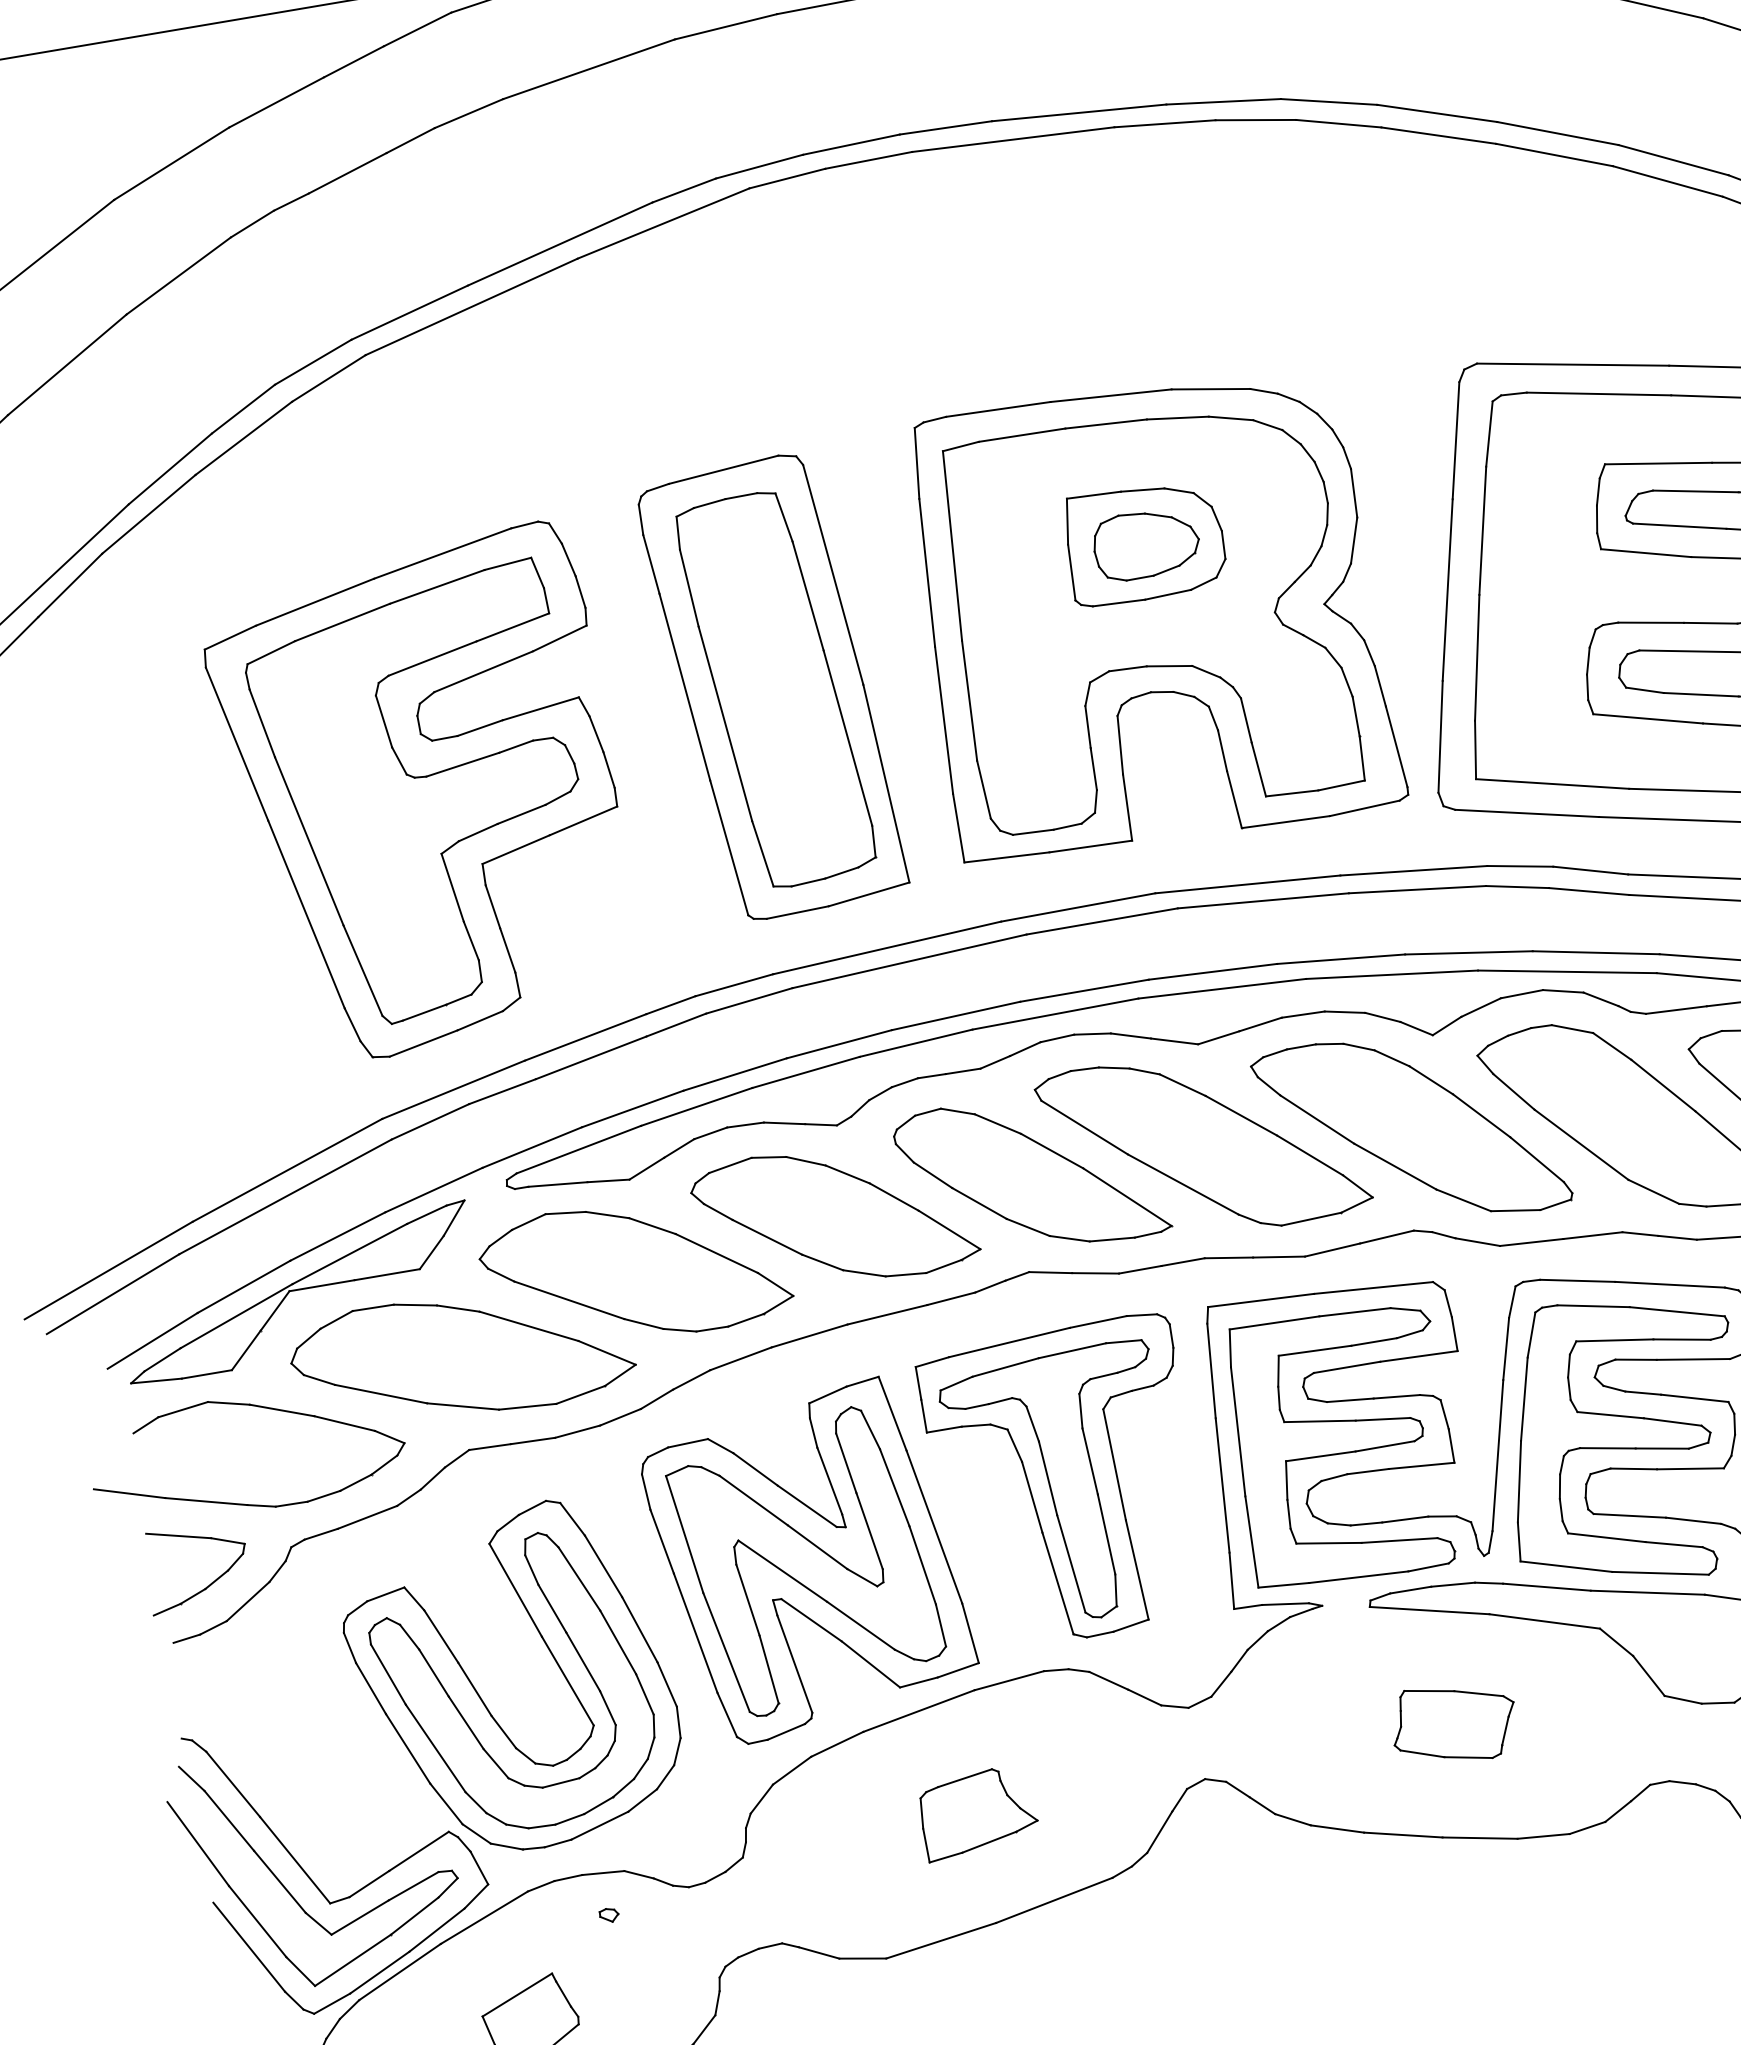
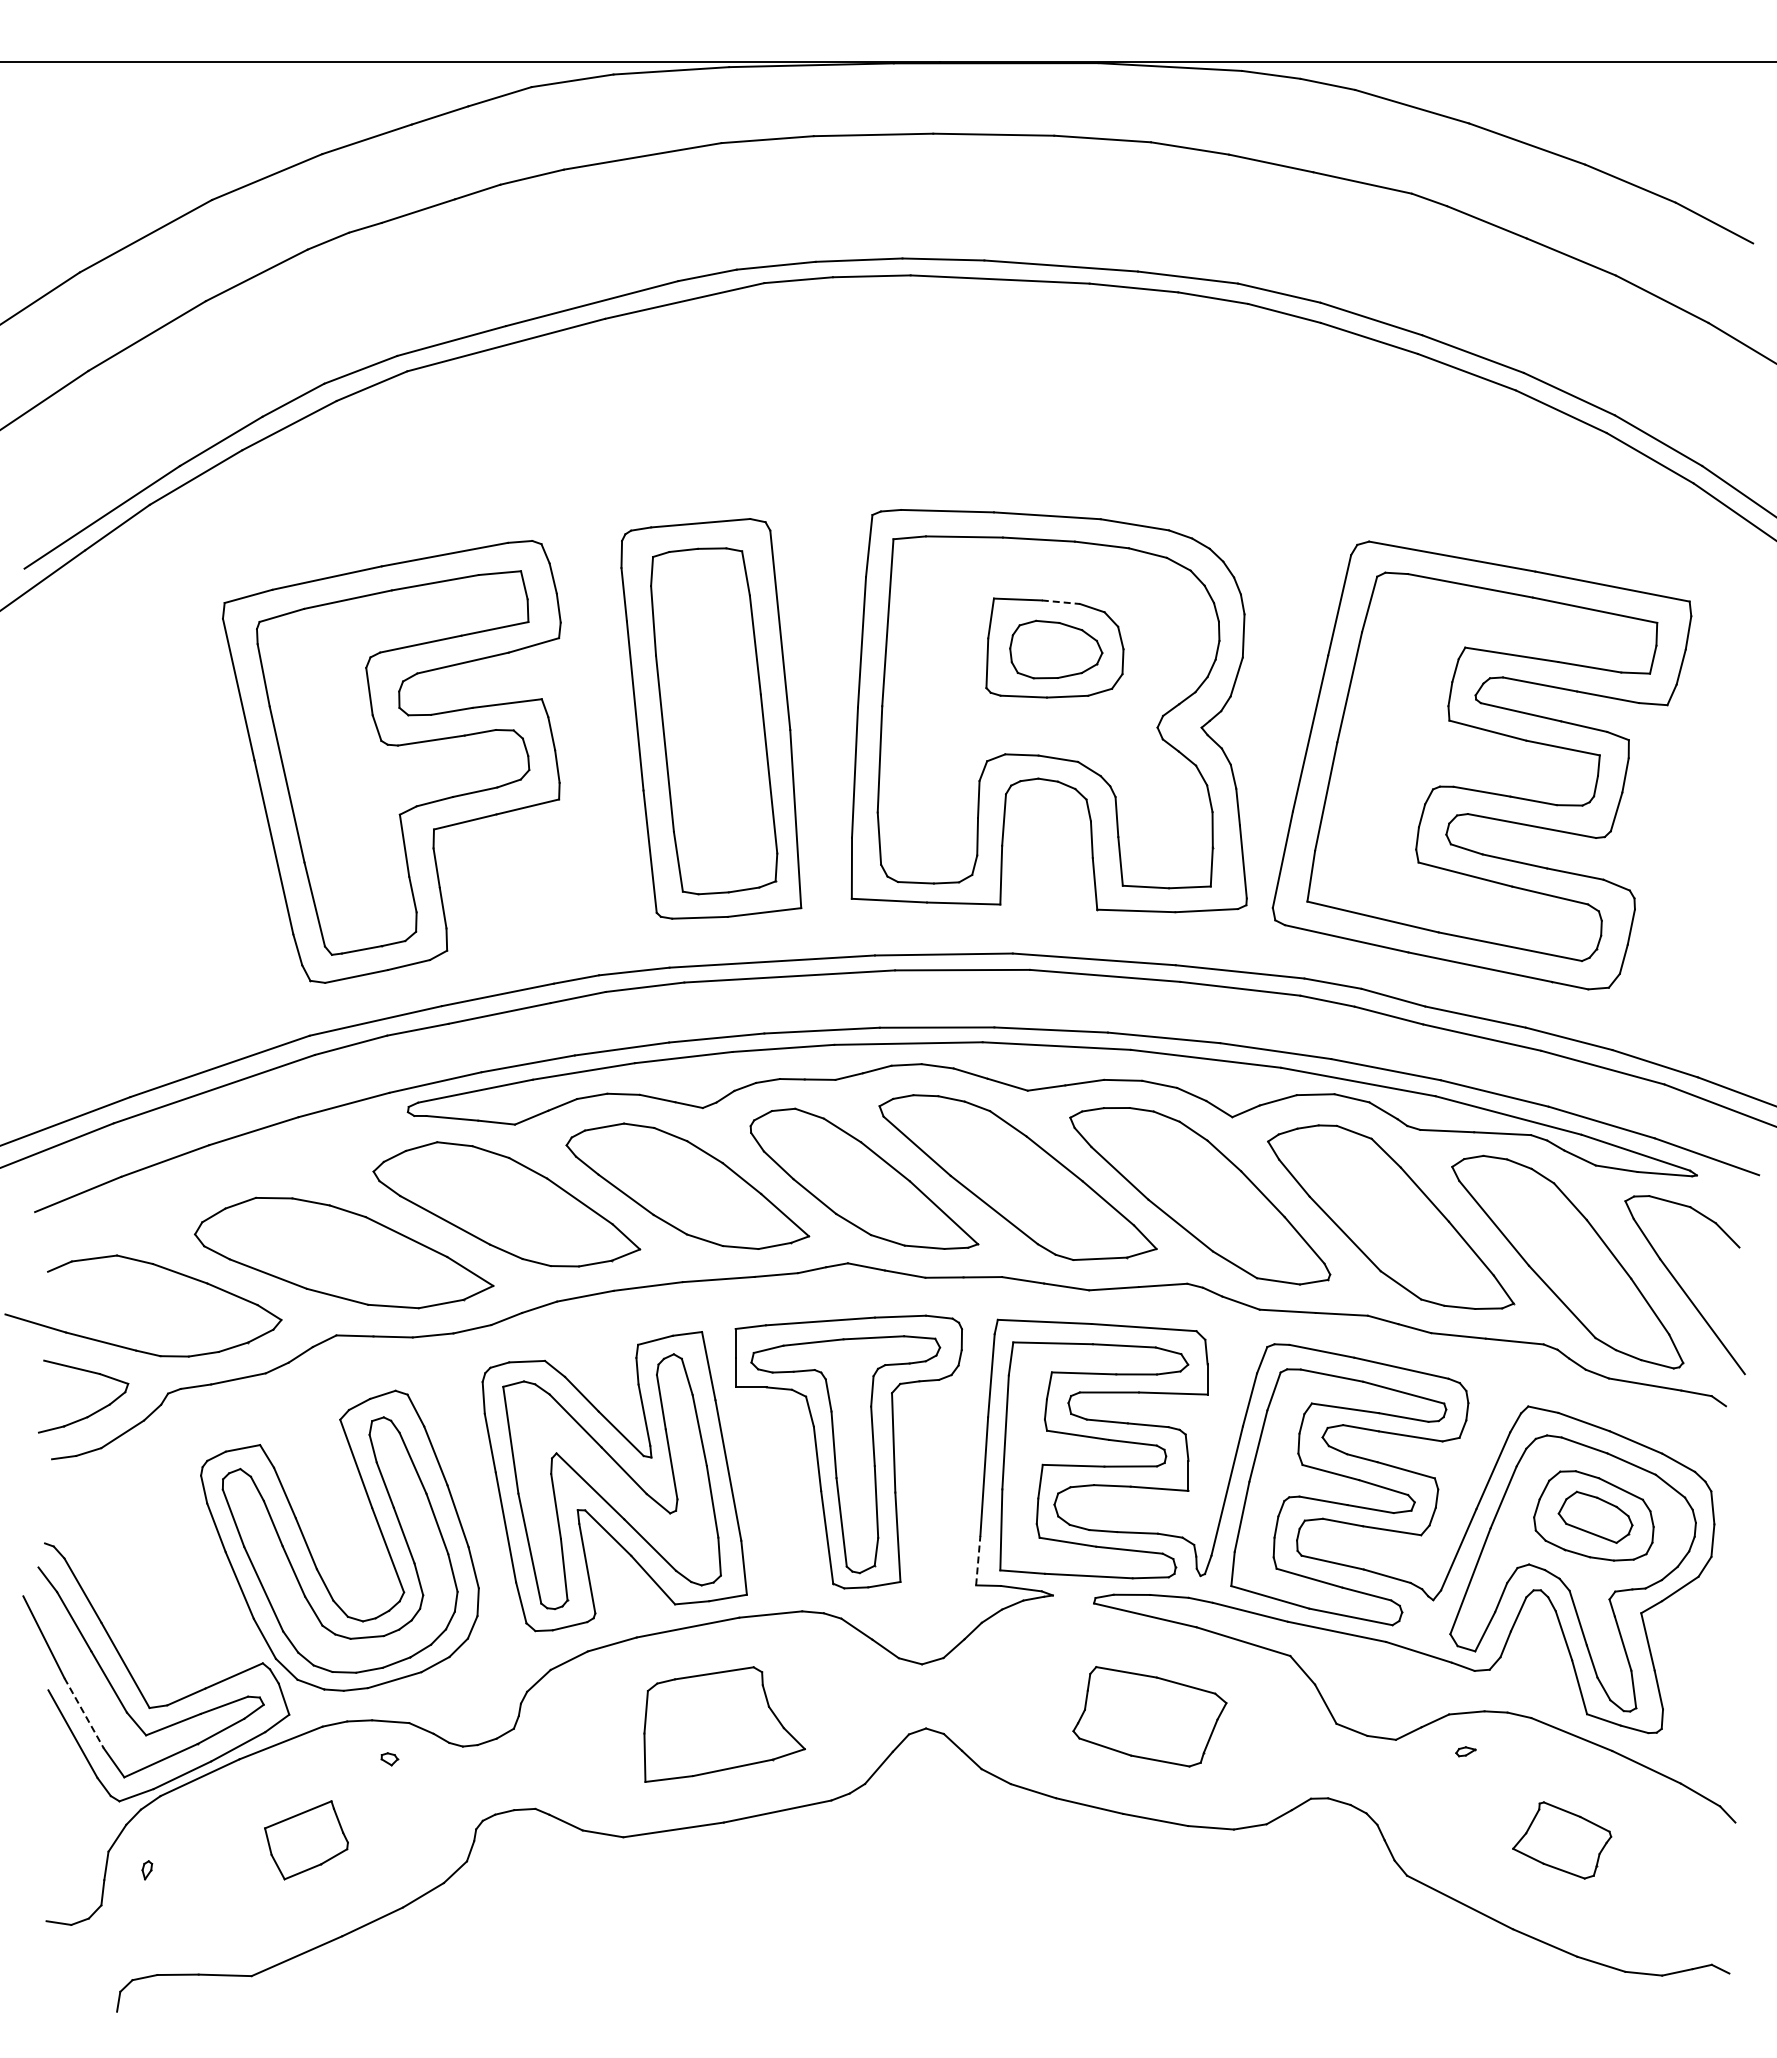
line: (1143, 490) -> (1061, 602), solid -> dashed
part: (297, 1293) -> (210, 1174), removed
line: (1232, 1580) -> (978, 1560), solid -> dashed
part: (1453, 1723) -> (1149, 1716), size x1.4
part: (978, 1812) -> (724, 1724), size x1.6
line: (258, 1921) -> (84, 1713), solid -> dashed

